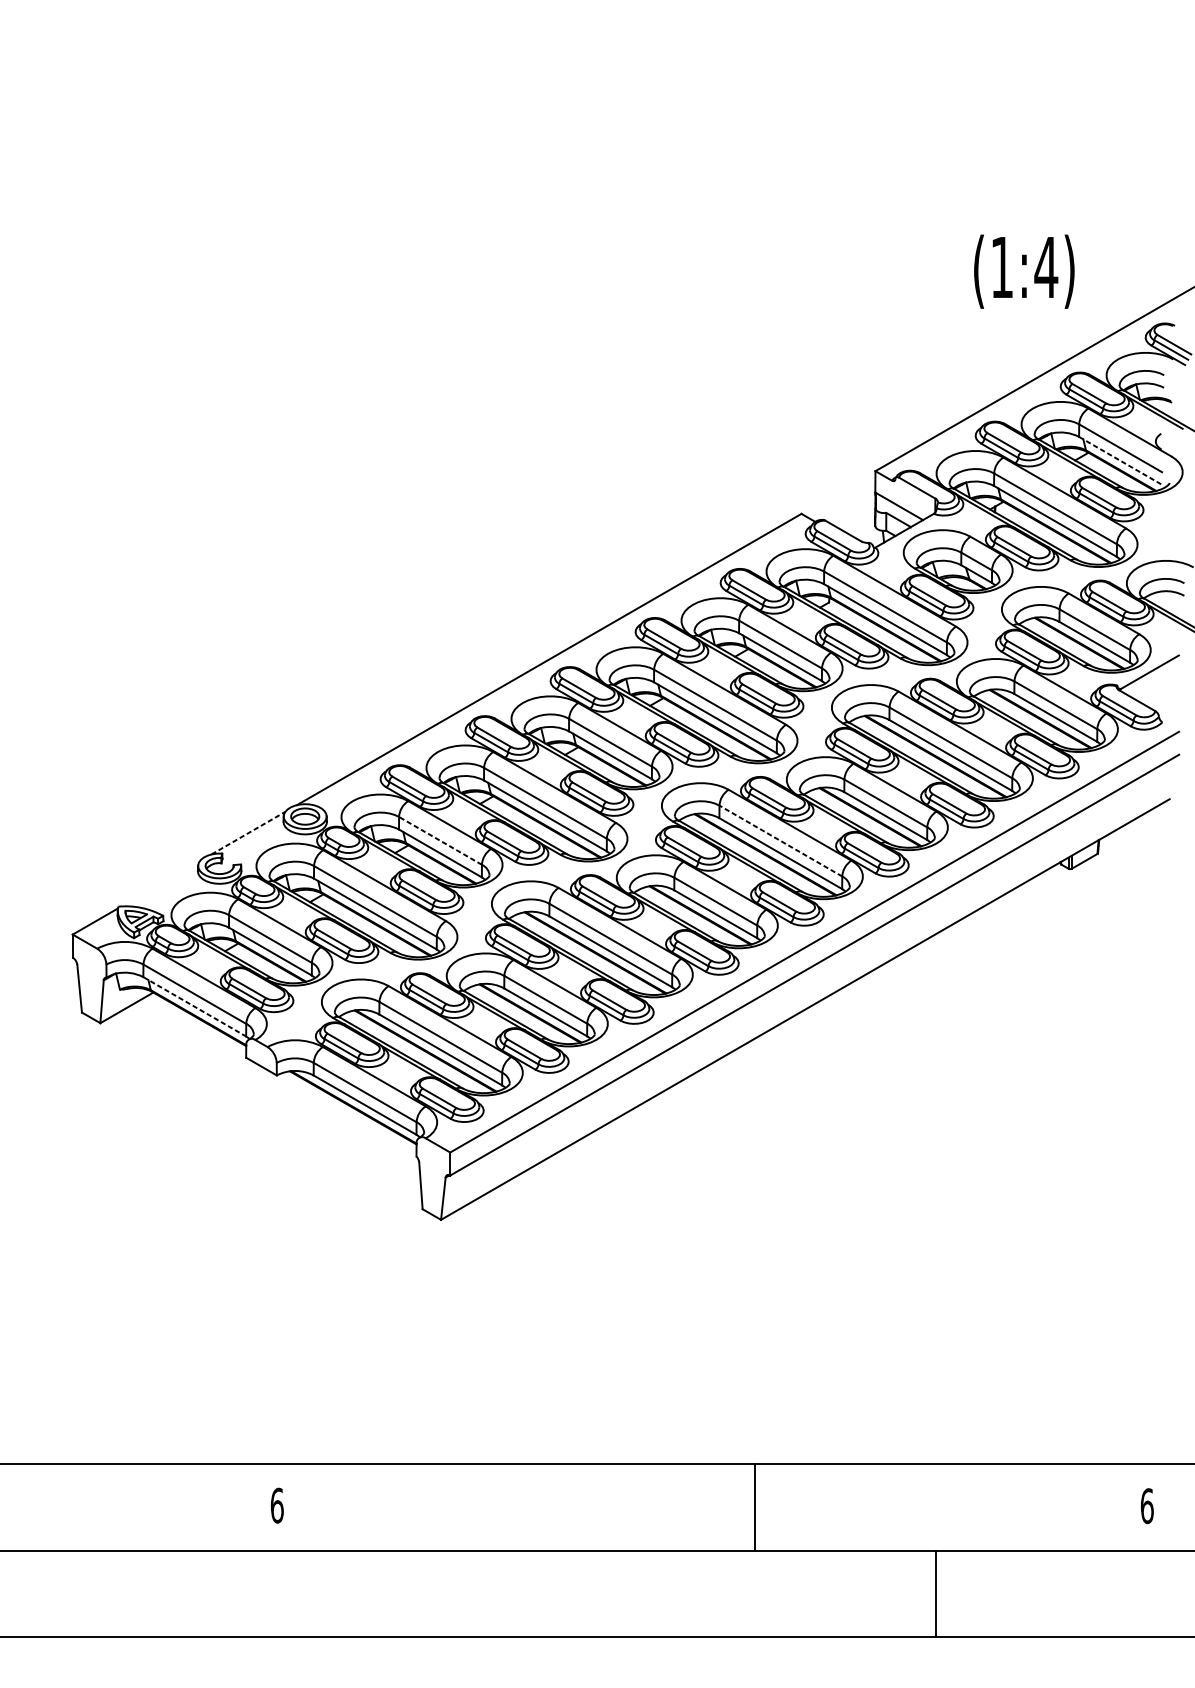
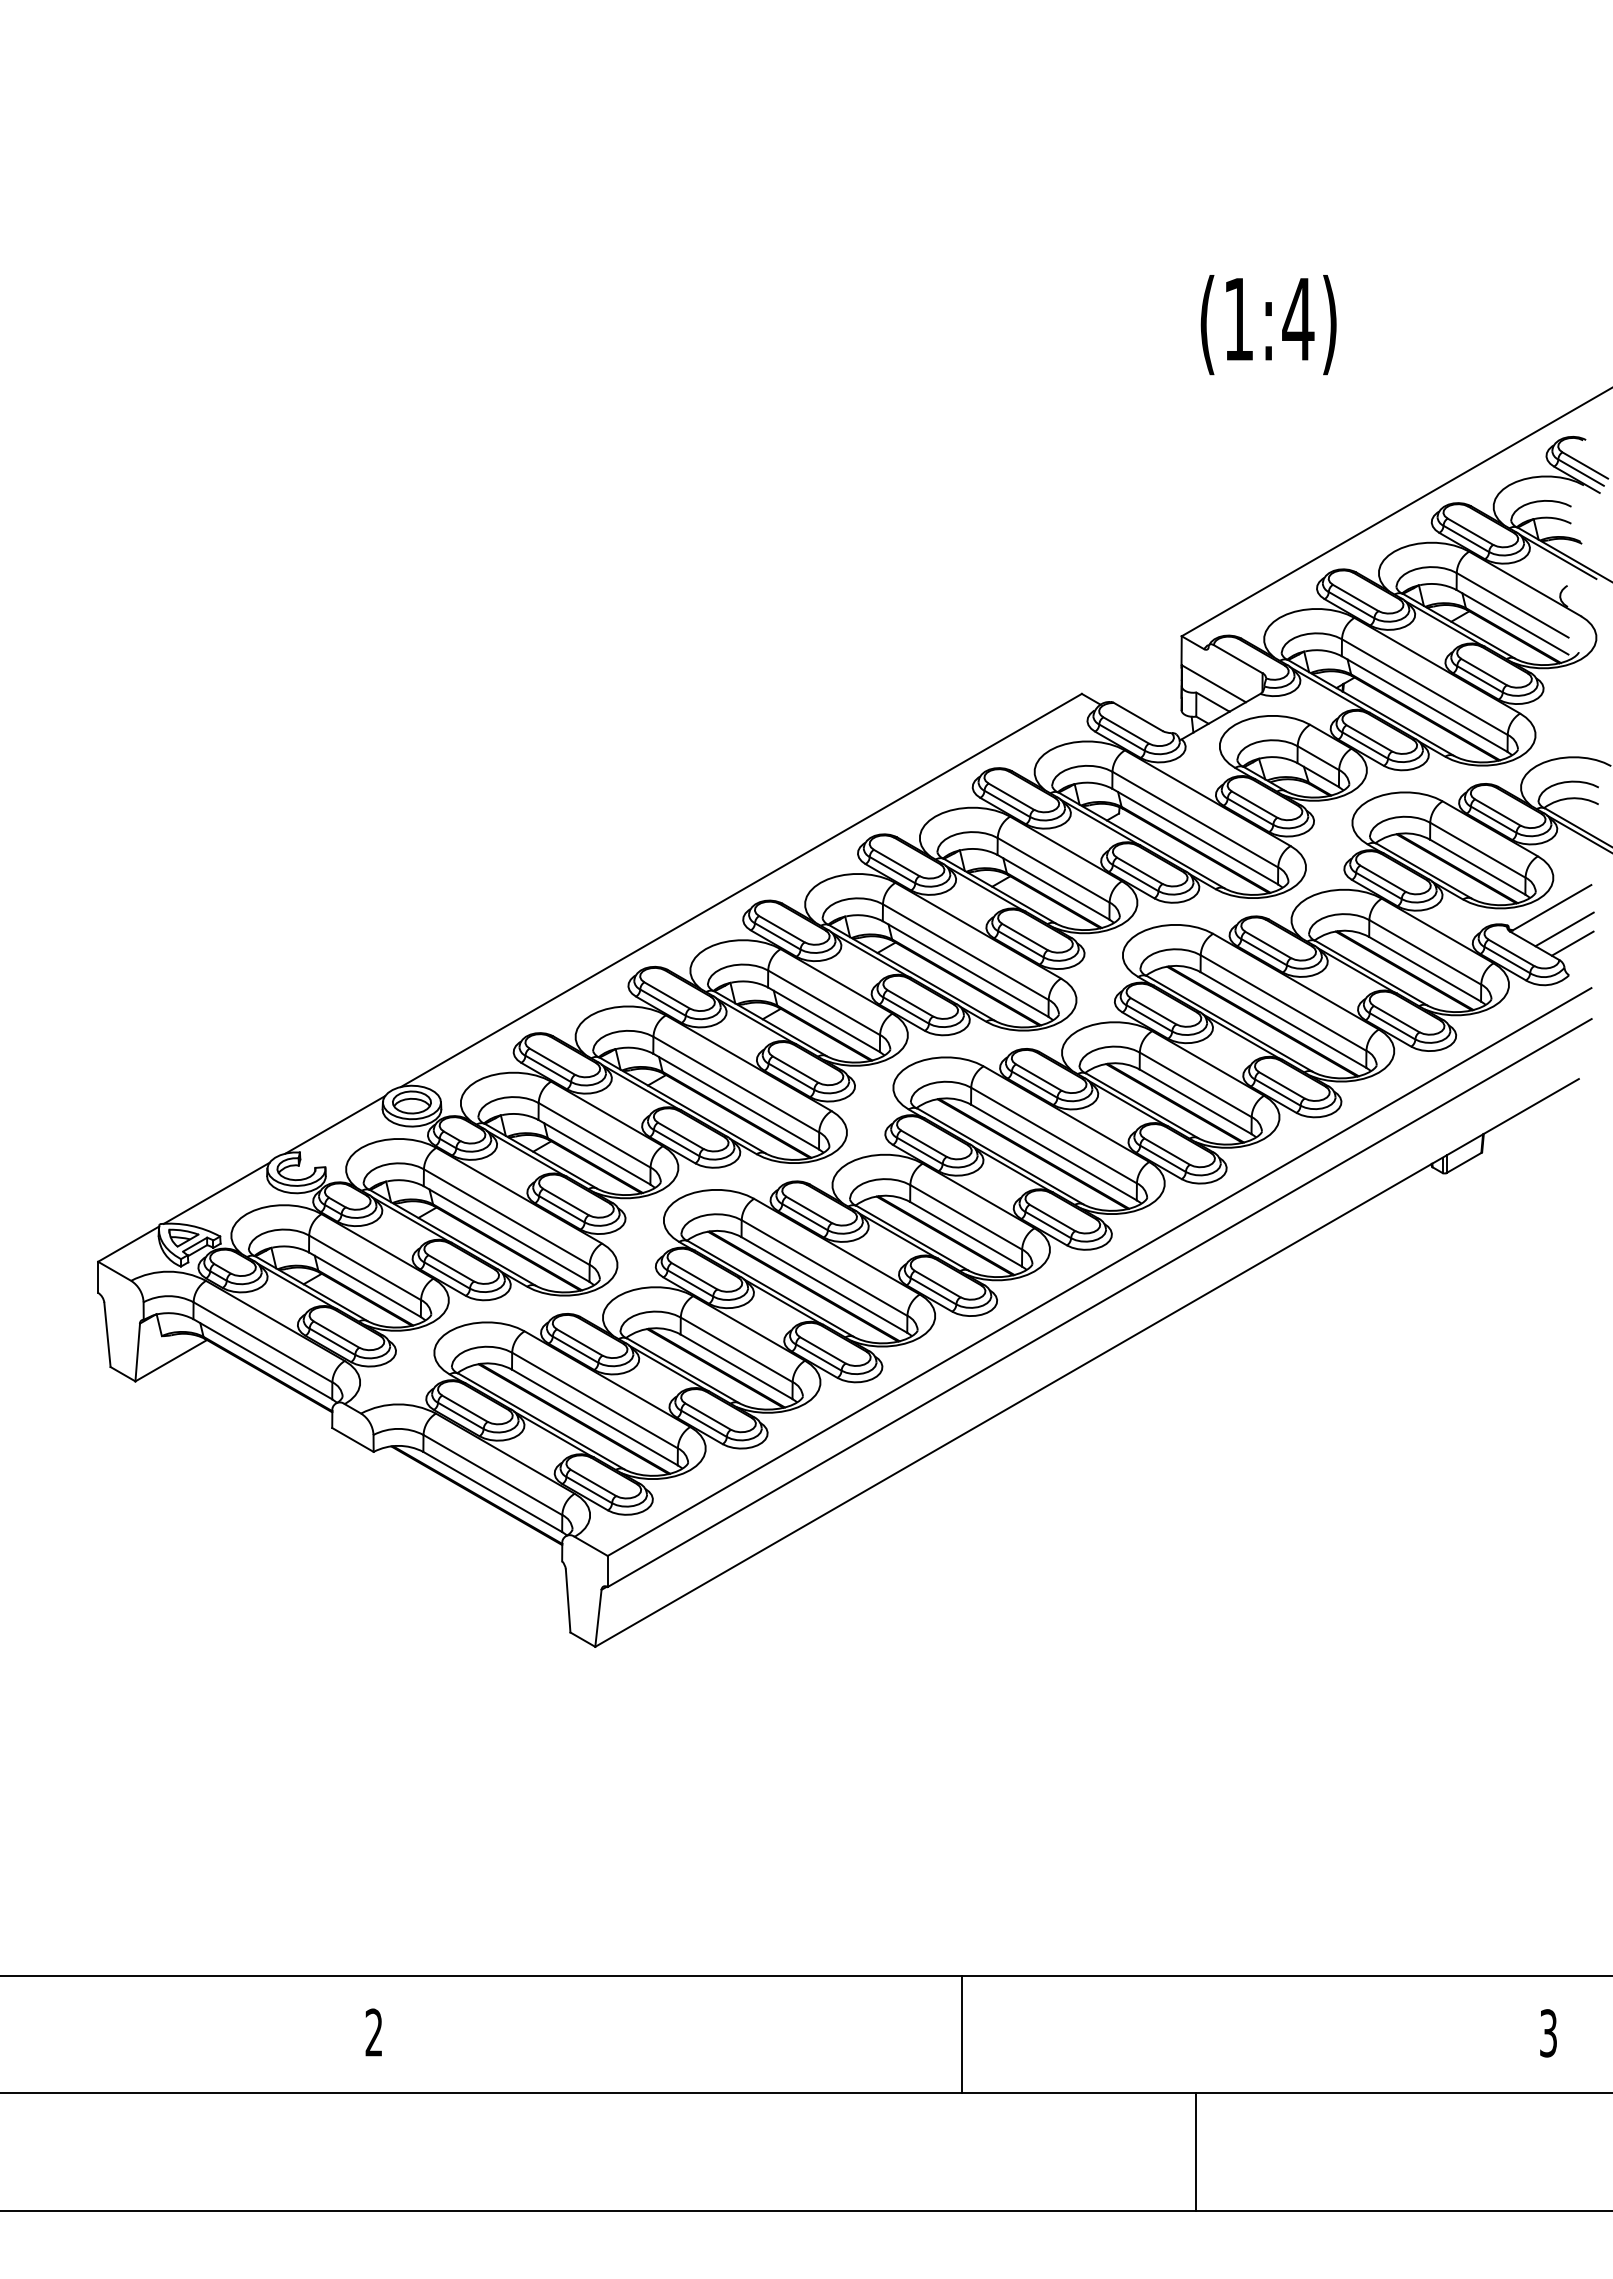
text: (1024, 272) -> (1268, 325), moved
line: (1120, 461) -> (1512, 622), dashed -> solid
line: (1159, 688) -> (1564, 929), added
line: (1164, 698) -> (1572, 943), added
line: (248, 832) -> (335, 1124), dashed -> solid
line: (440, 841) -> (594, 1135), dashed -> solid
line: (781, 841) -> (1054, 1135), dashed -> solid
line: (160, 883) -> (216, 1192), added
line: (195, 1006) -> (263, 1359), dashed -> solid
text: (277, 1505) -> (374, 2032), 6 -> 2
text: (1147, 1506) -> (1548, 2033), 6 -> 3
line: (754, 1507) -> (961, 2034), moved
line: (936, 1593) -> (1196, 2151), moved

